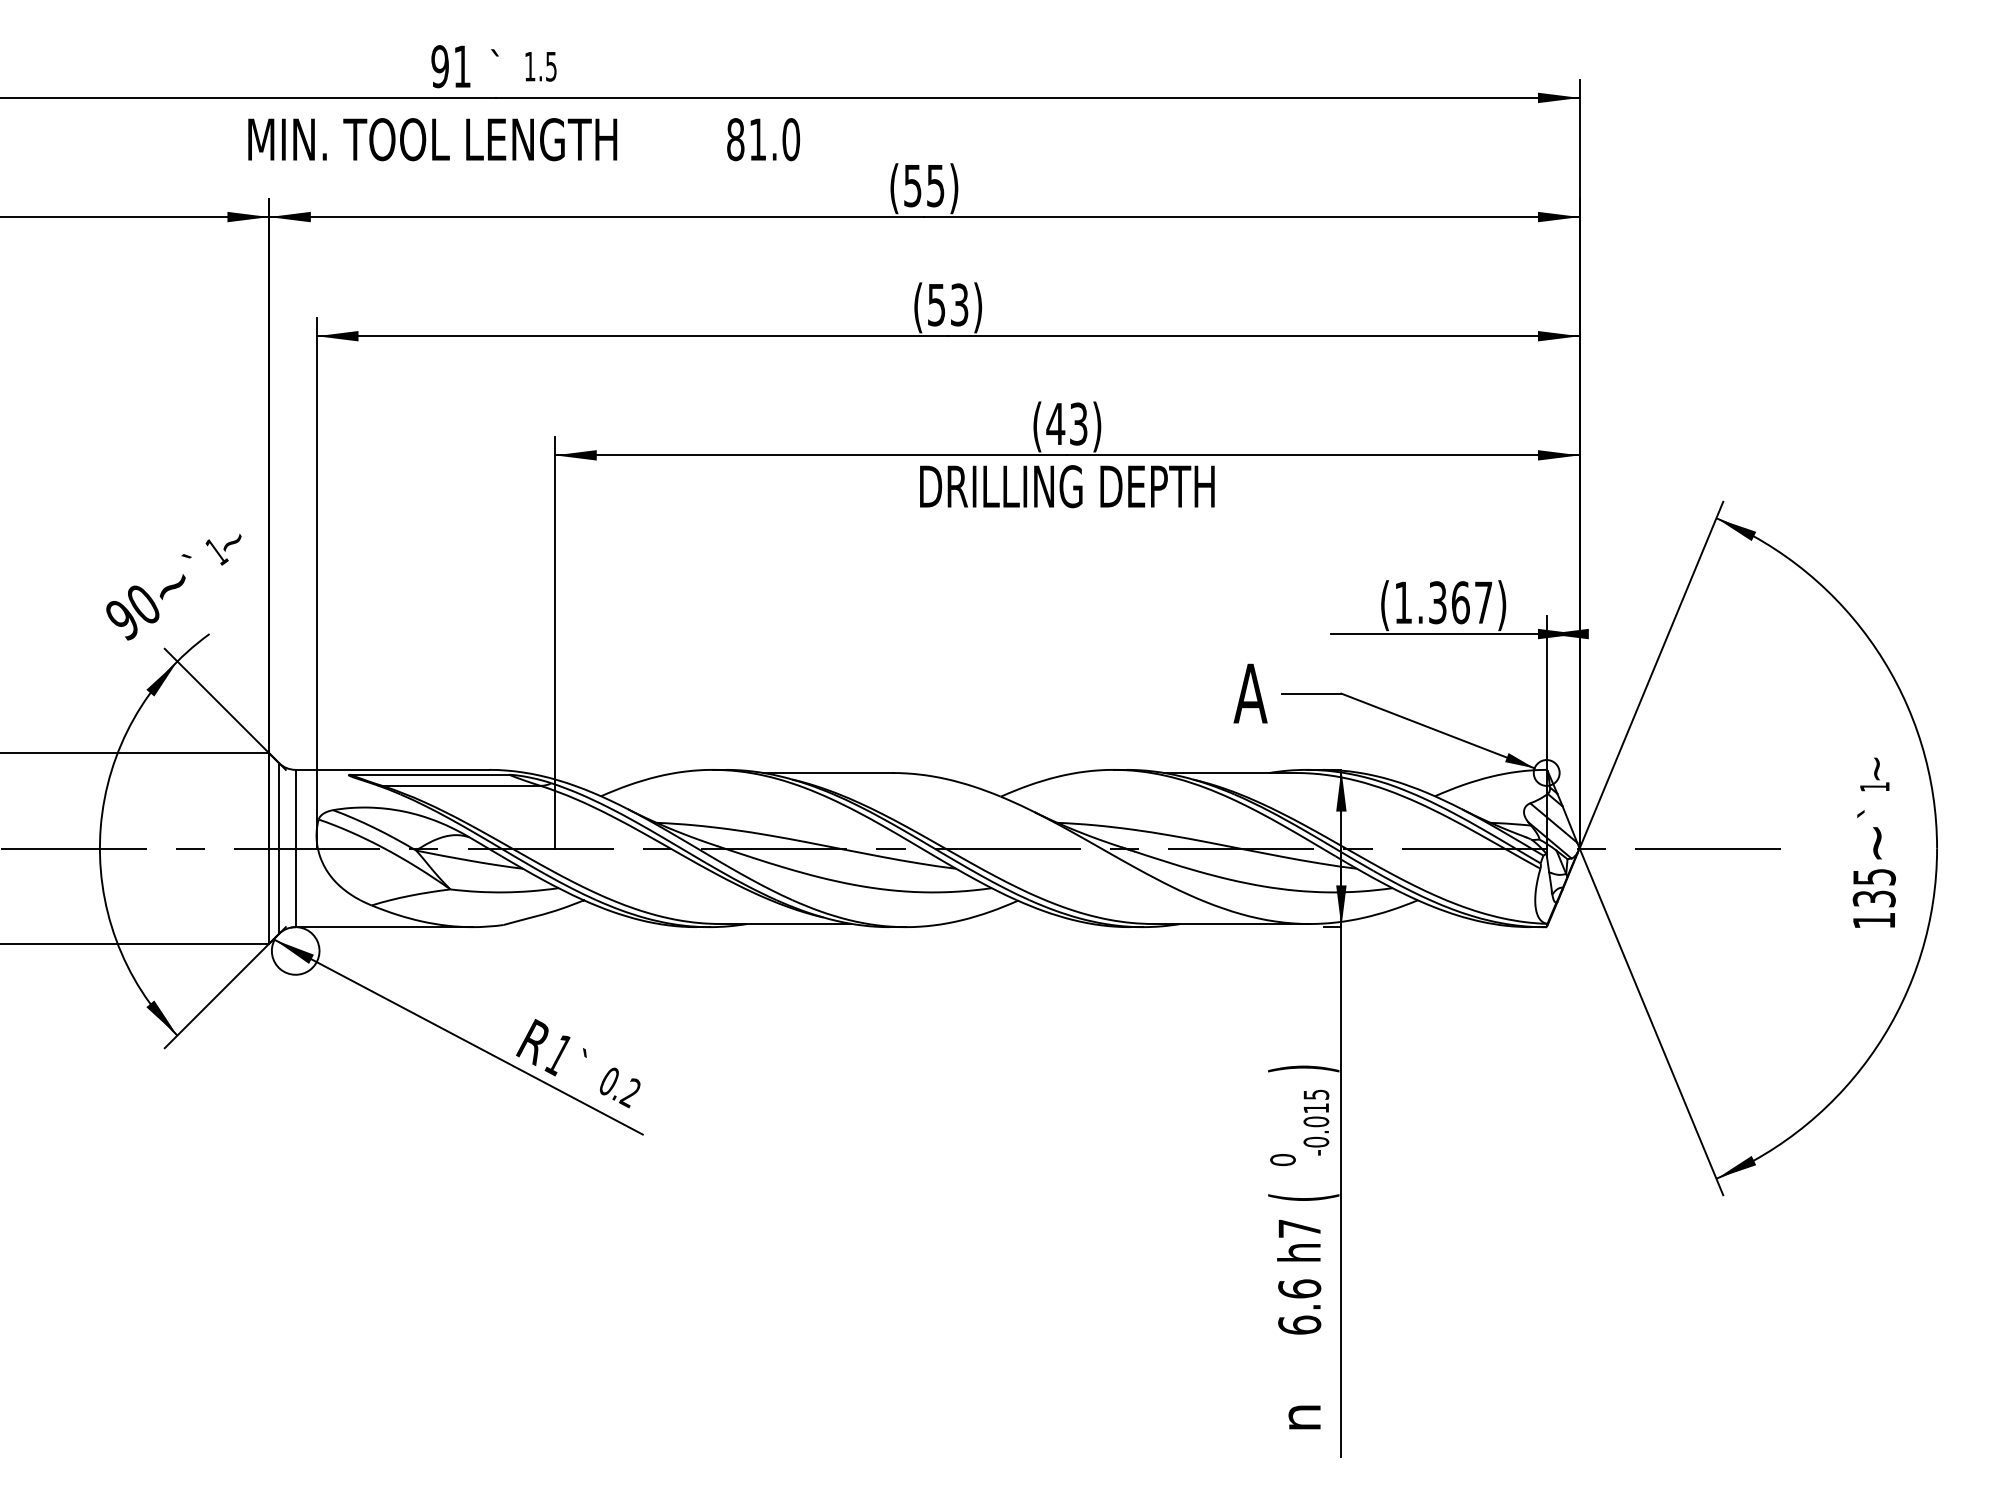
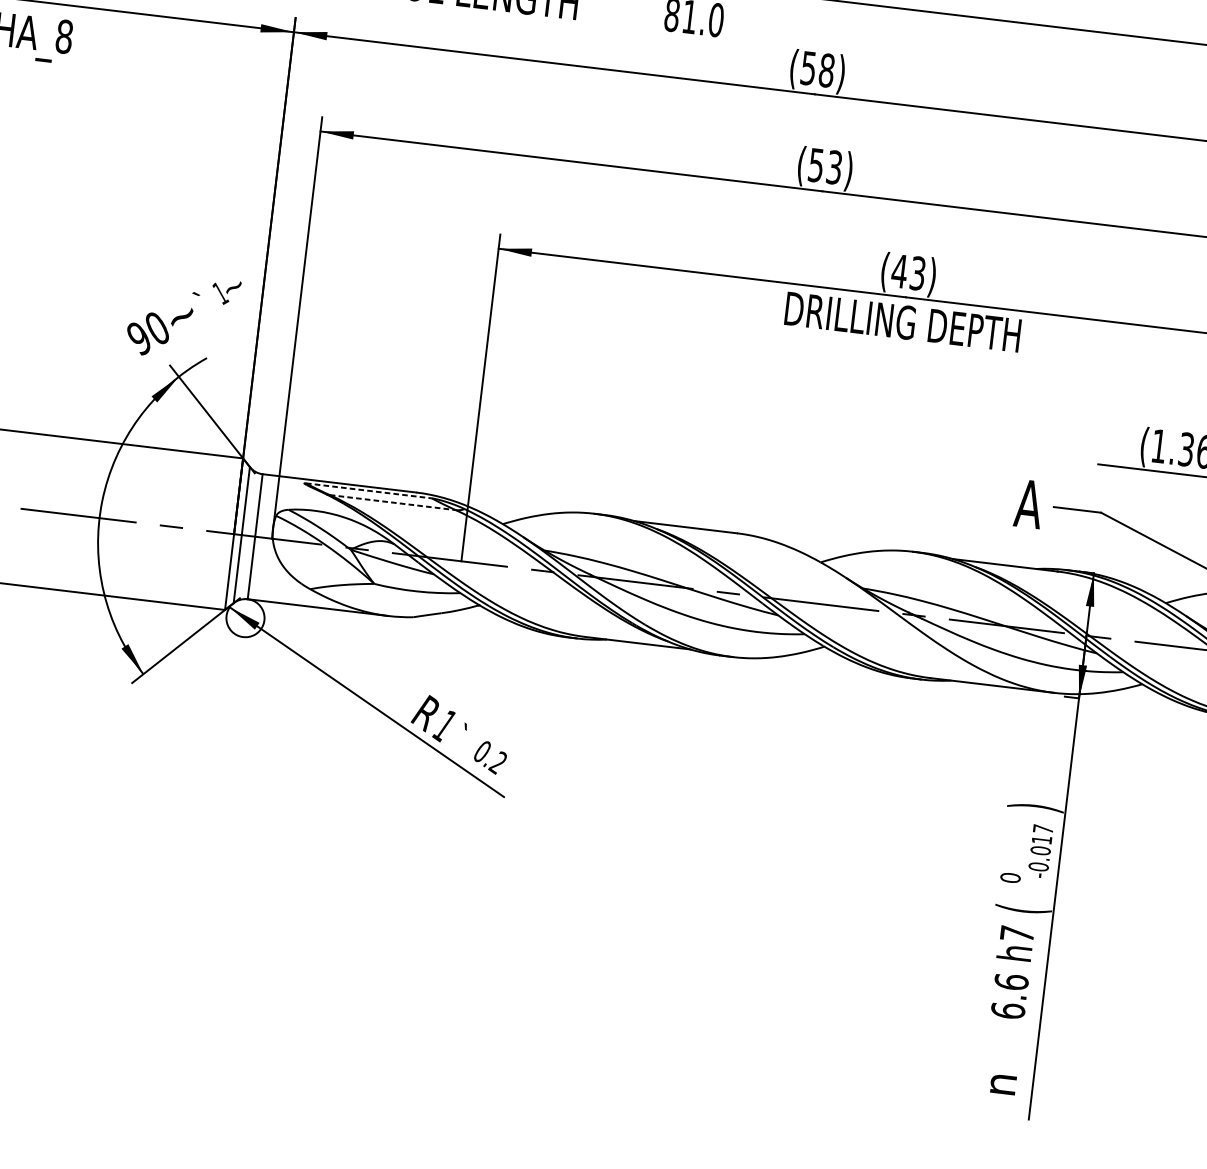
text: (935, 185) -> (826, 70), (55) -> (58)
line: (430, 774) -> (369, 490), solid -> dashed
line: (461, 785) -> (392, 502), solid -> dashed
text: (1316, 1094) -> (1043, 829), -0.015 -> -0.017

